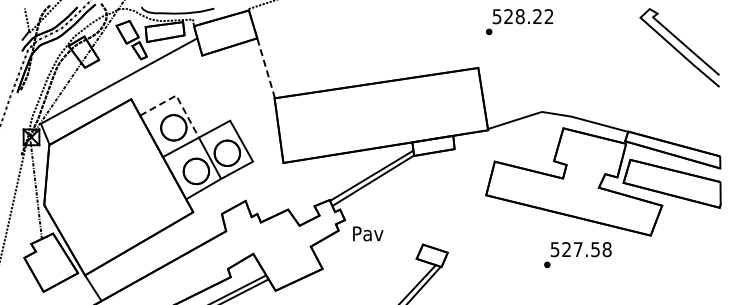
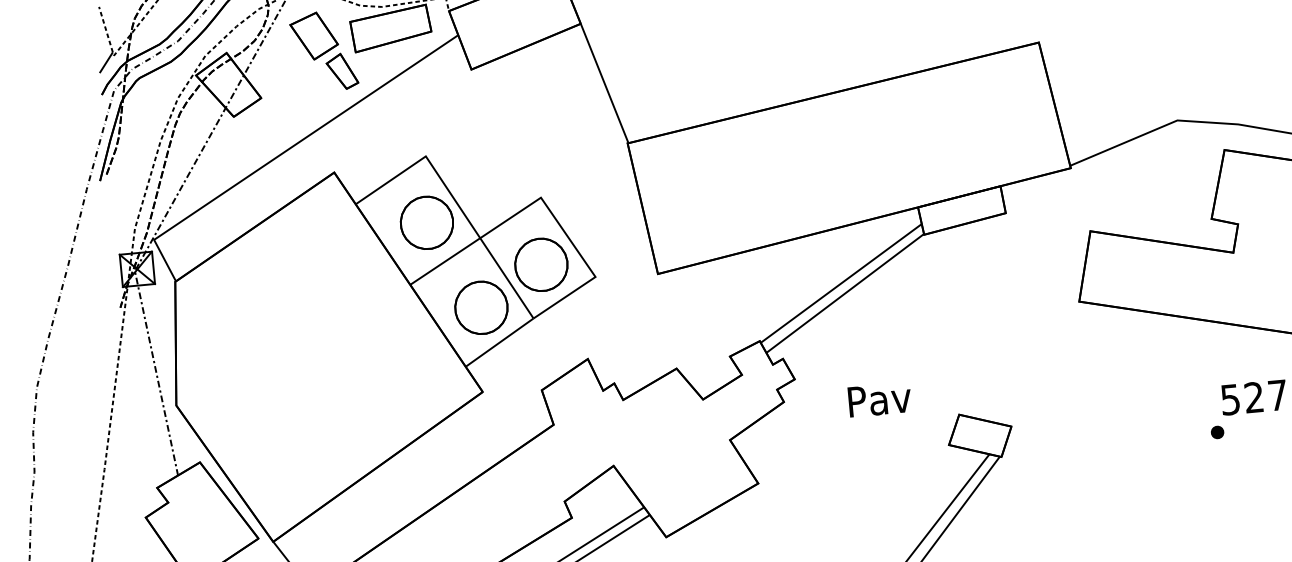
line: (266, 67) -> (605, 81), dashed -> solid
line: (177, 98) -> (428, 162), dashed -> solid
text: (368, 233) -> (880, 398), moved

